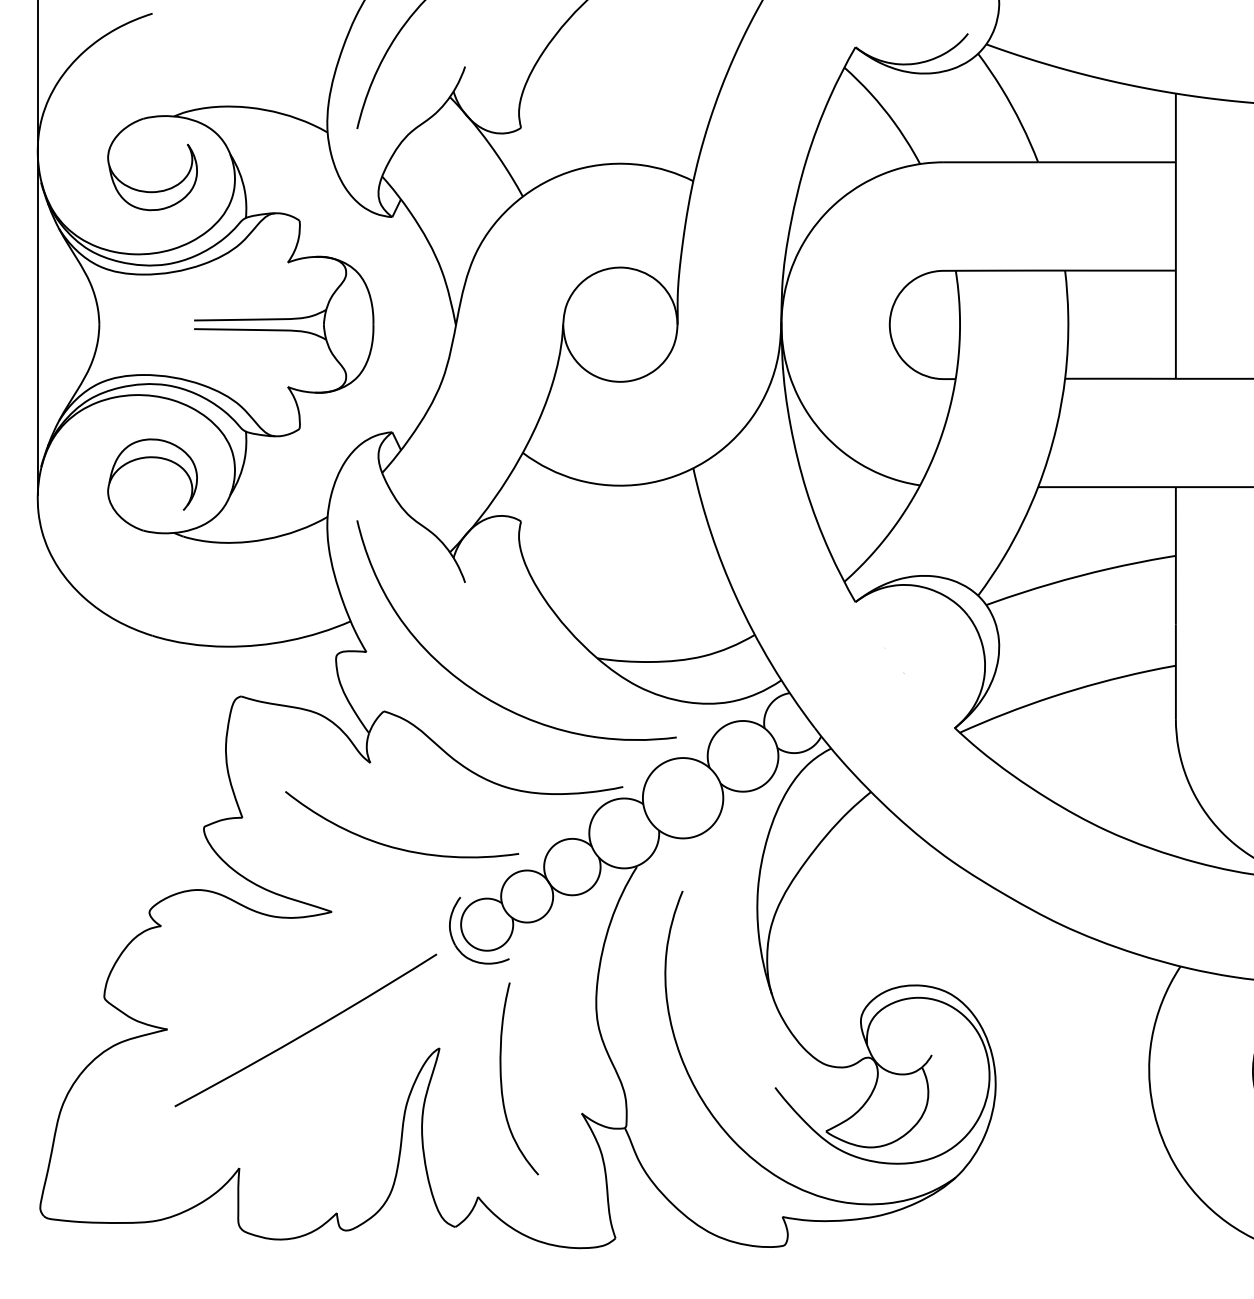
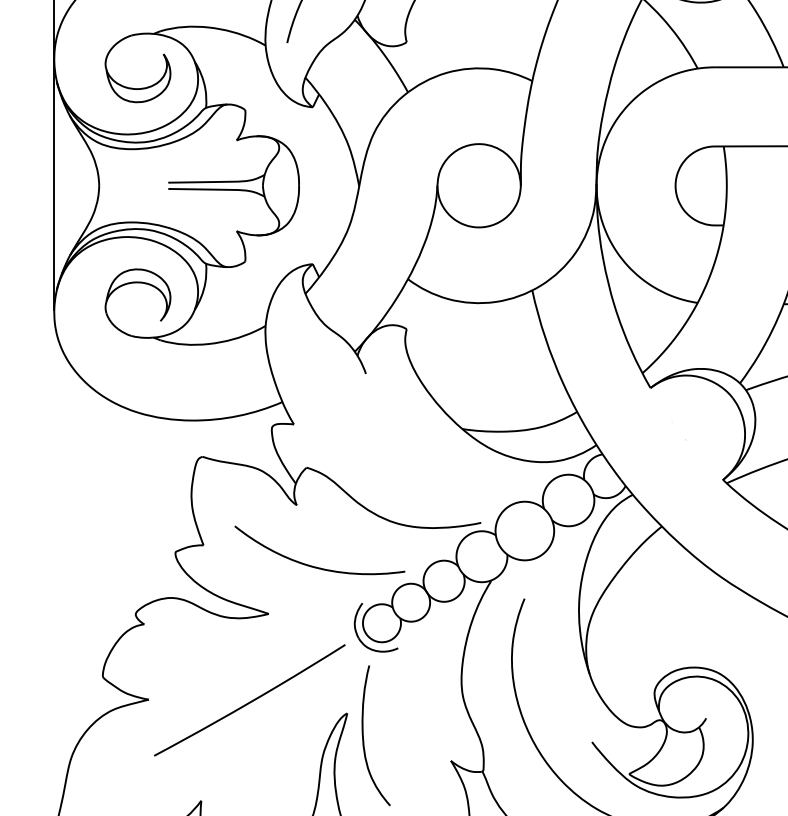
curve: (481, 693) -> (377, 454), removed
curve: (502, 1082) -> (364, 738), moved

